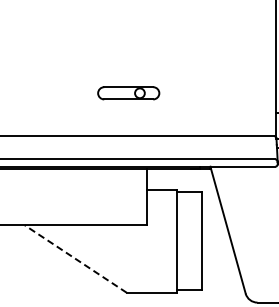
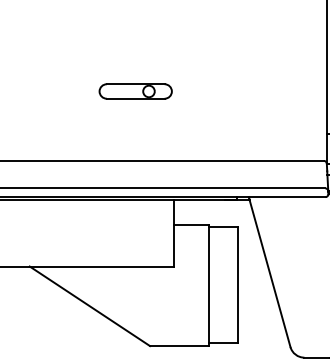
part: (128, 93) -> (135, 91), moved
line: (75, 258) -> (89, 305), dashed -> solid

